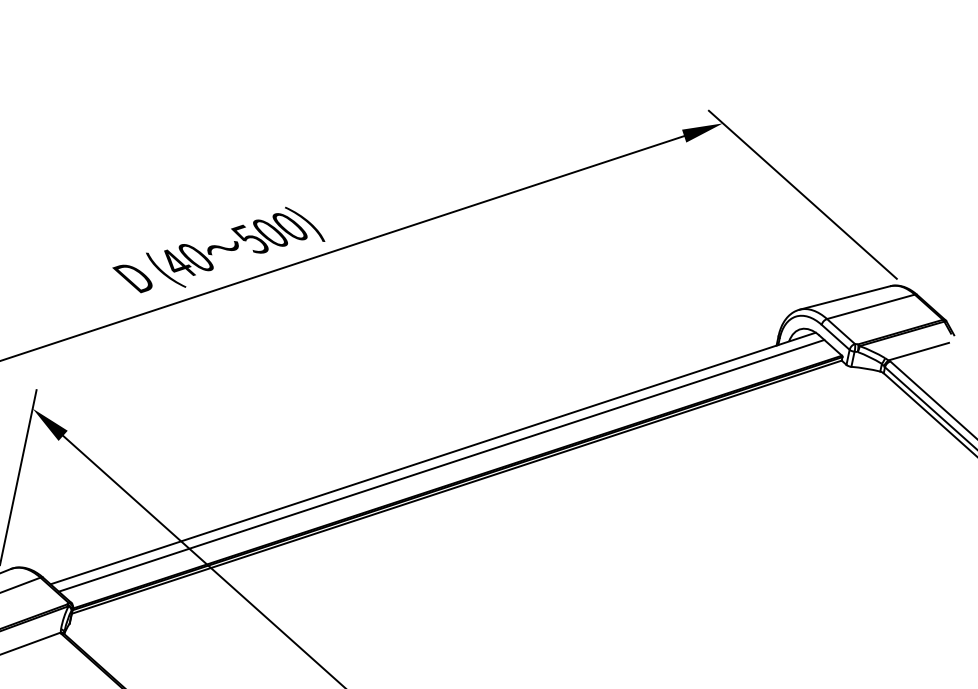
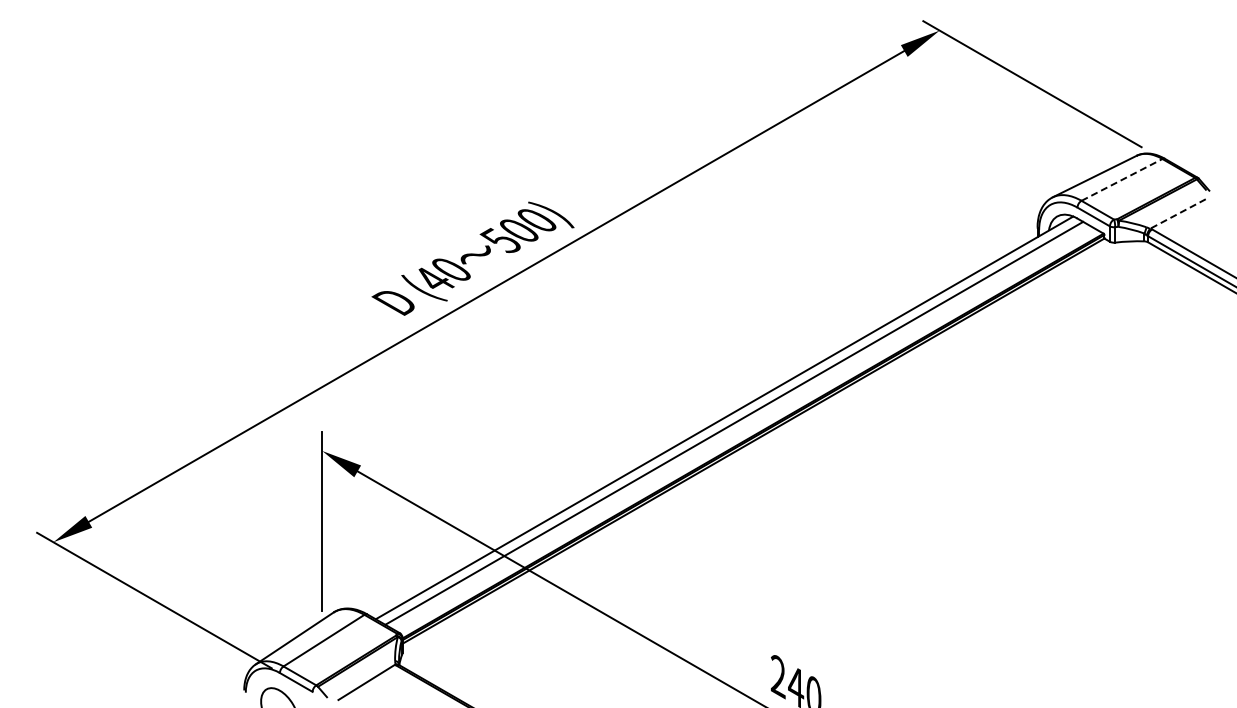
line: (871, 306) -> (1122, 179), solid -> dashed
line: (918, 352) -> (1177, 214), solid -> dashed

